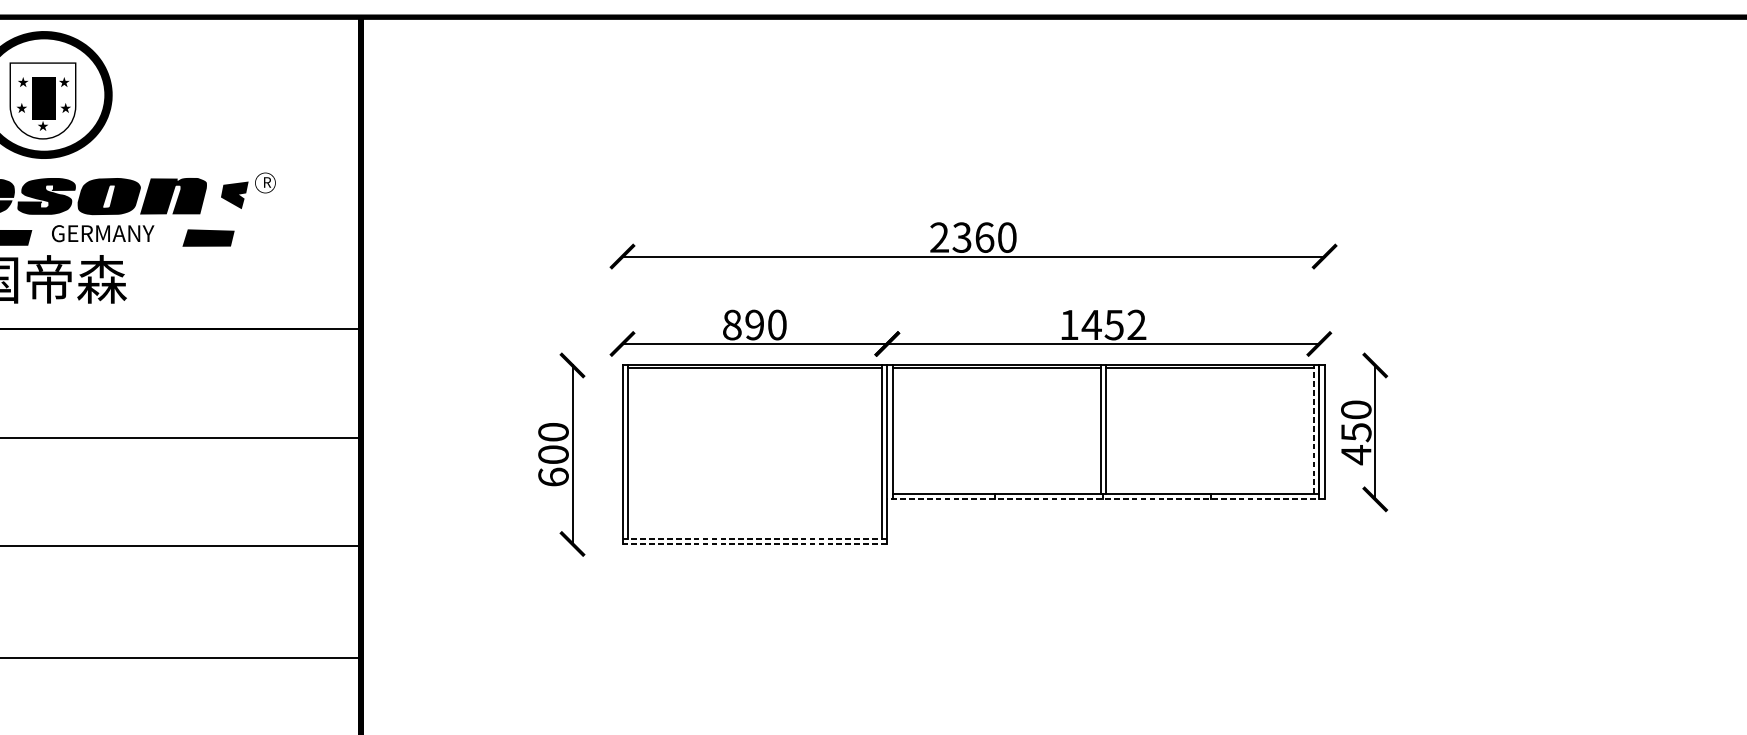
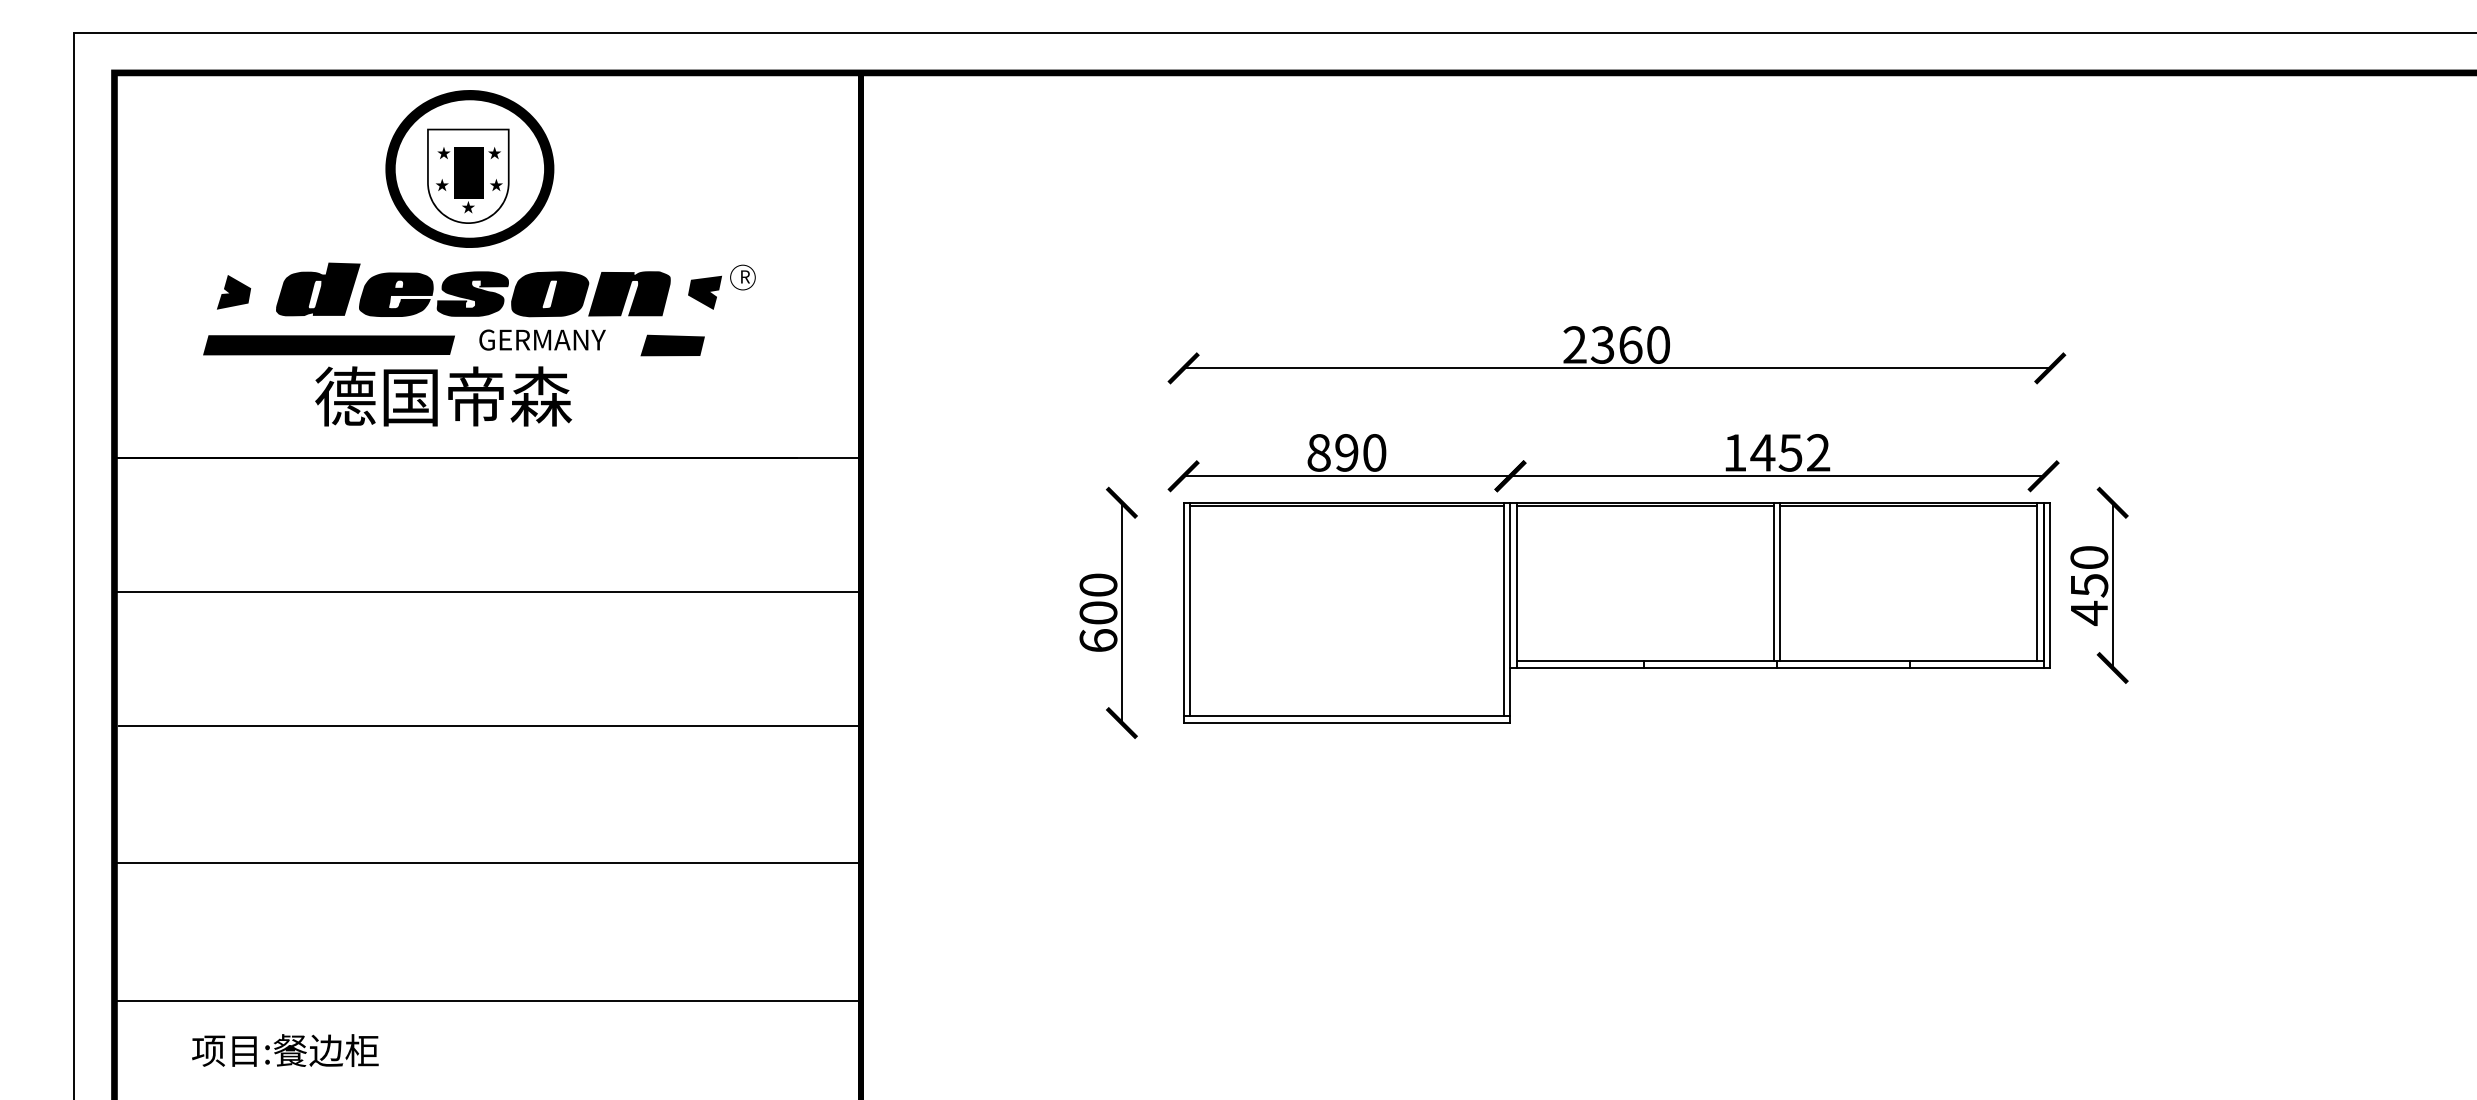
line: (1314, 429) -> (2037, 581), dashed -> solid
line: (1106, 499) -> (1780, 668), dashed -> solid
line: (755, 538) -> (1347, 716), dashed -> solid
line: (755, 544) -> (1347, 723), dashed -> solid

